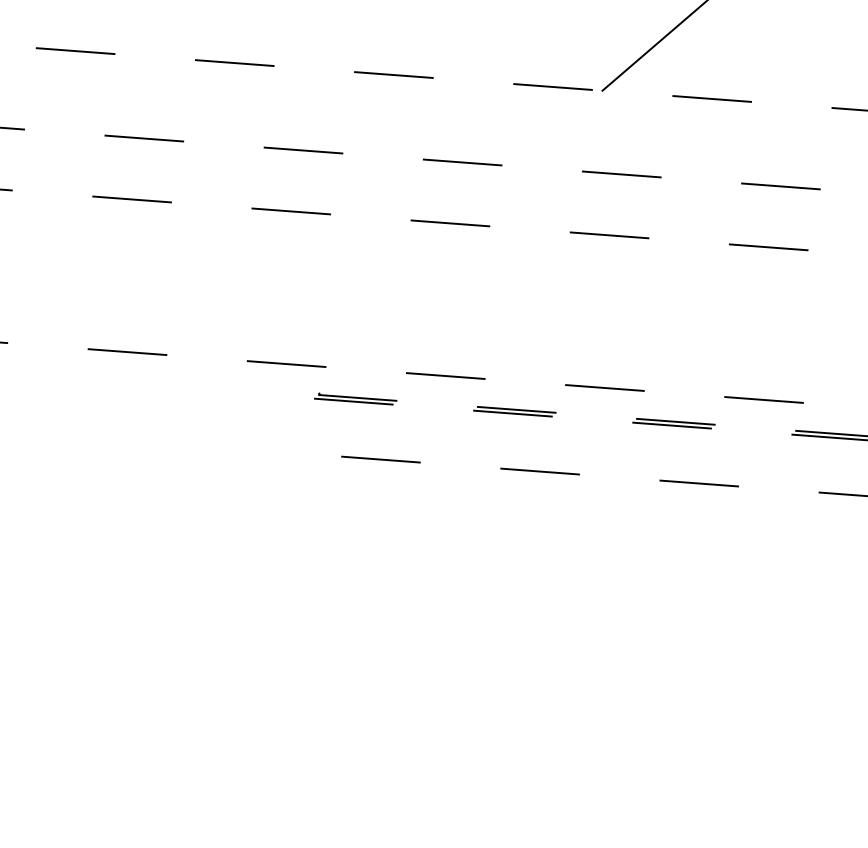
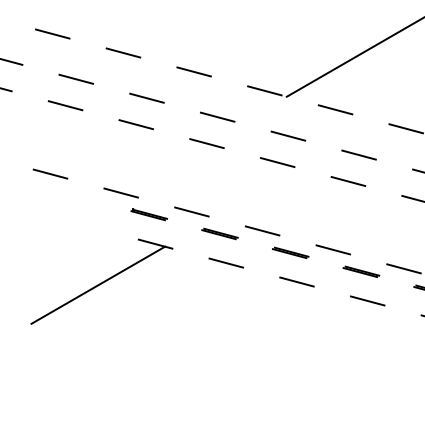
line: (274, 569) -> (98, 284), added

